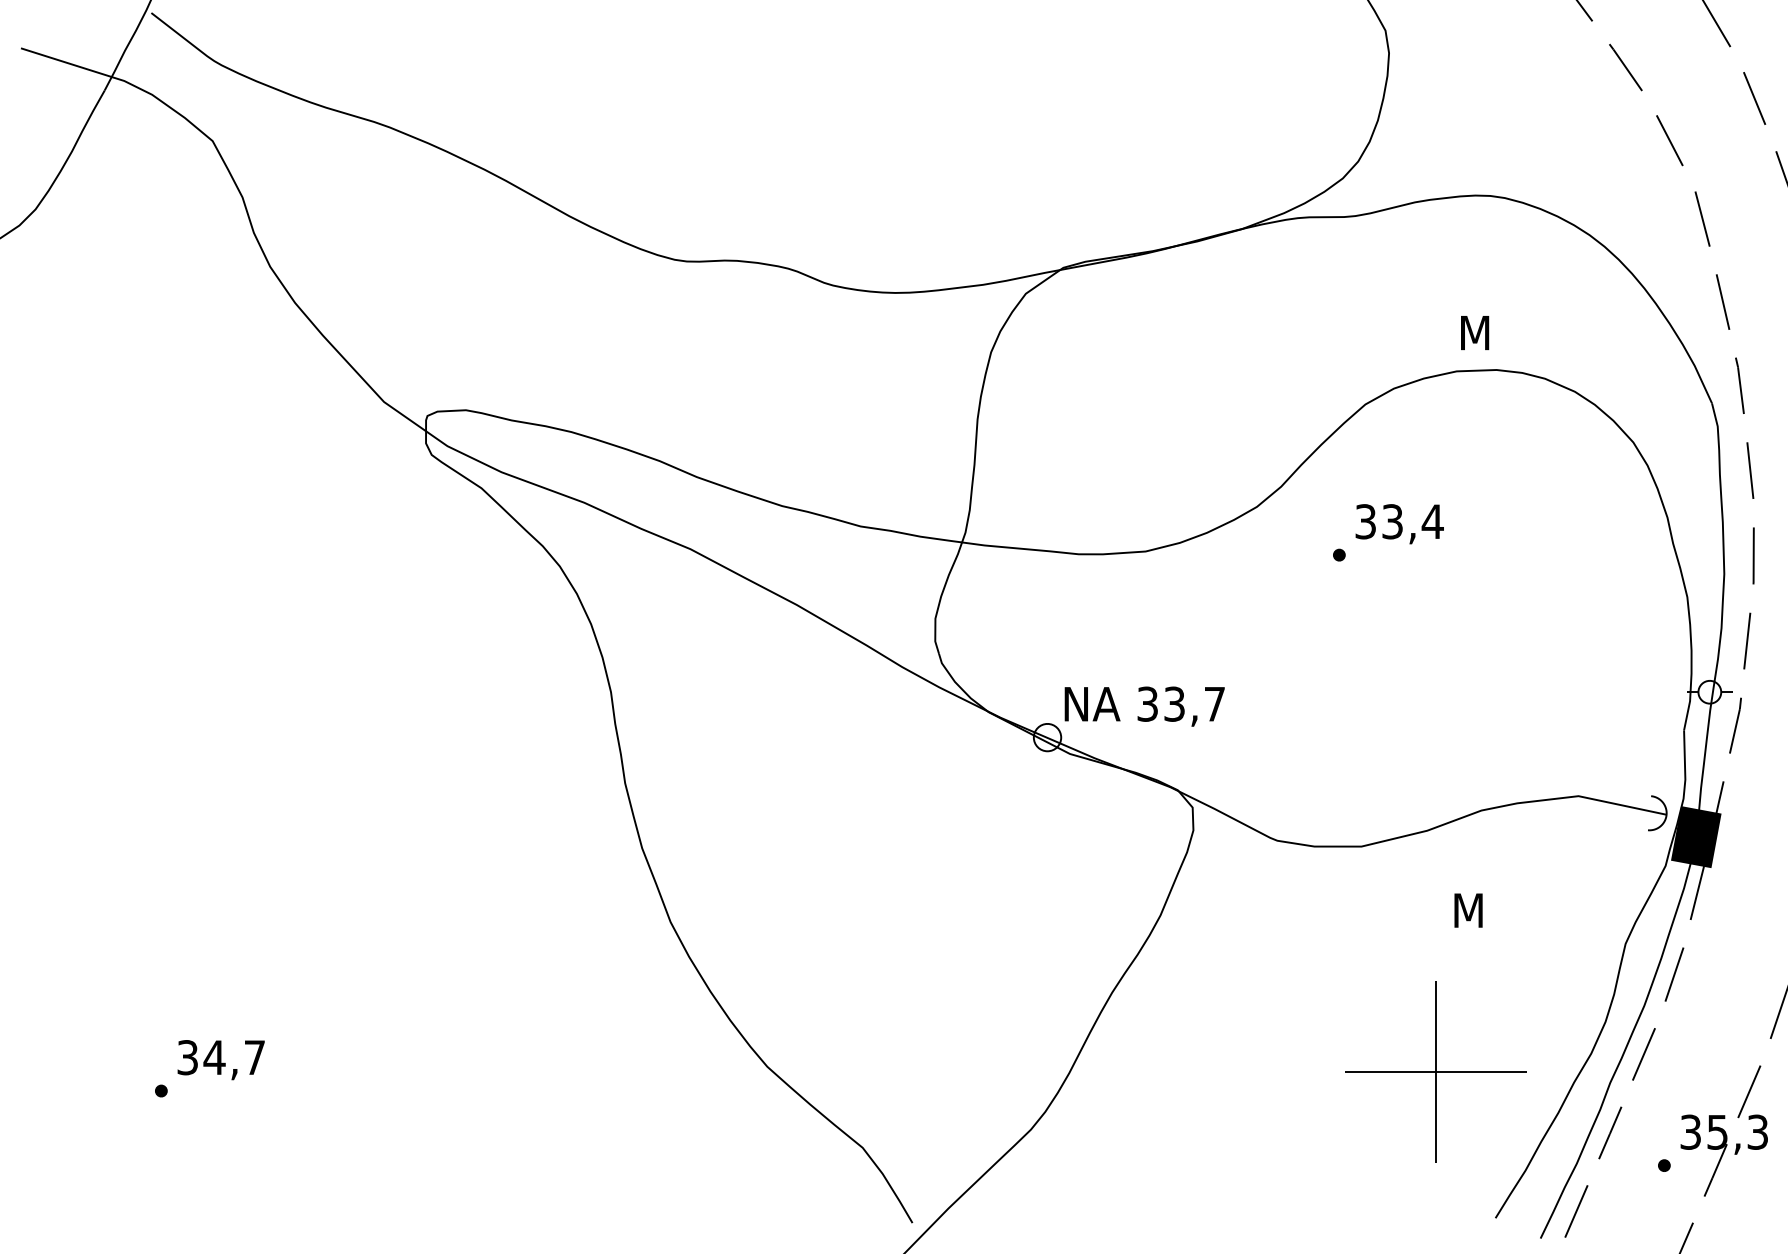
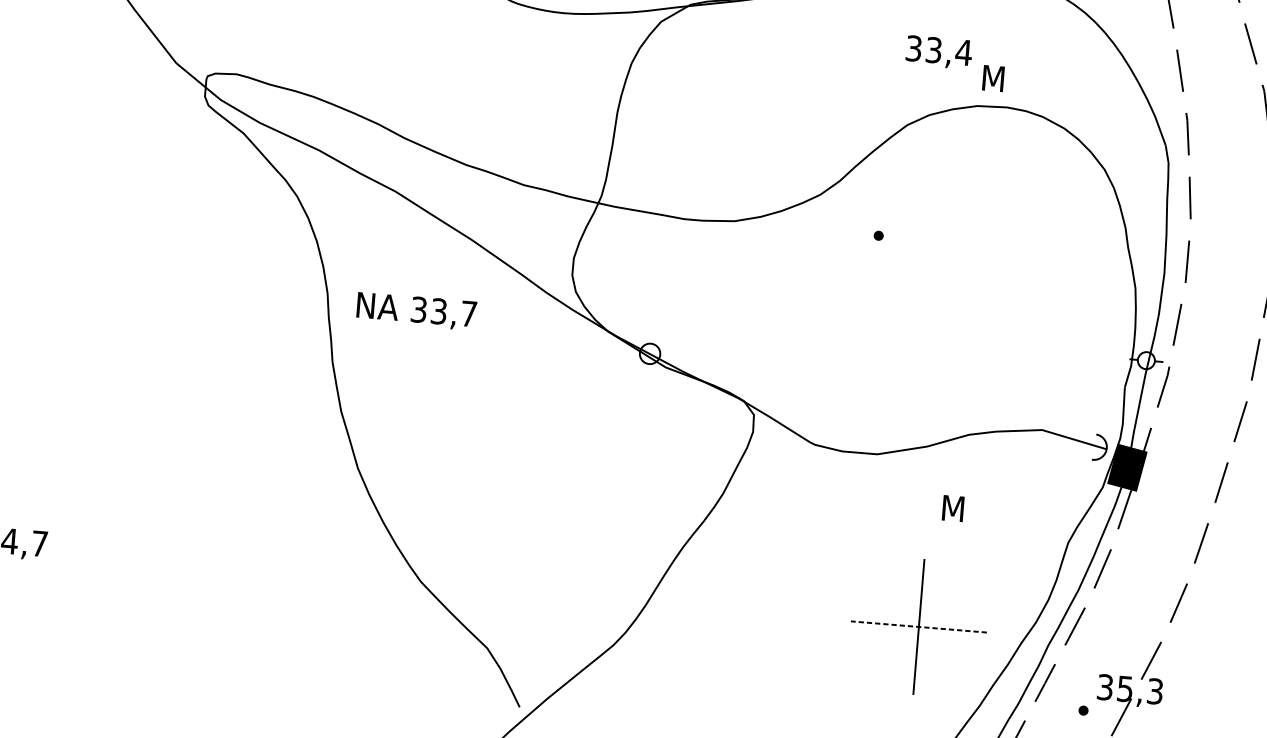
text: (1399, 524) -> (938, 52), moved
text: (1144, 706) -> (416, 311), moved
line: (1435, 1072) -> (918, 627), solid -> dashed

